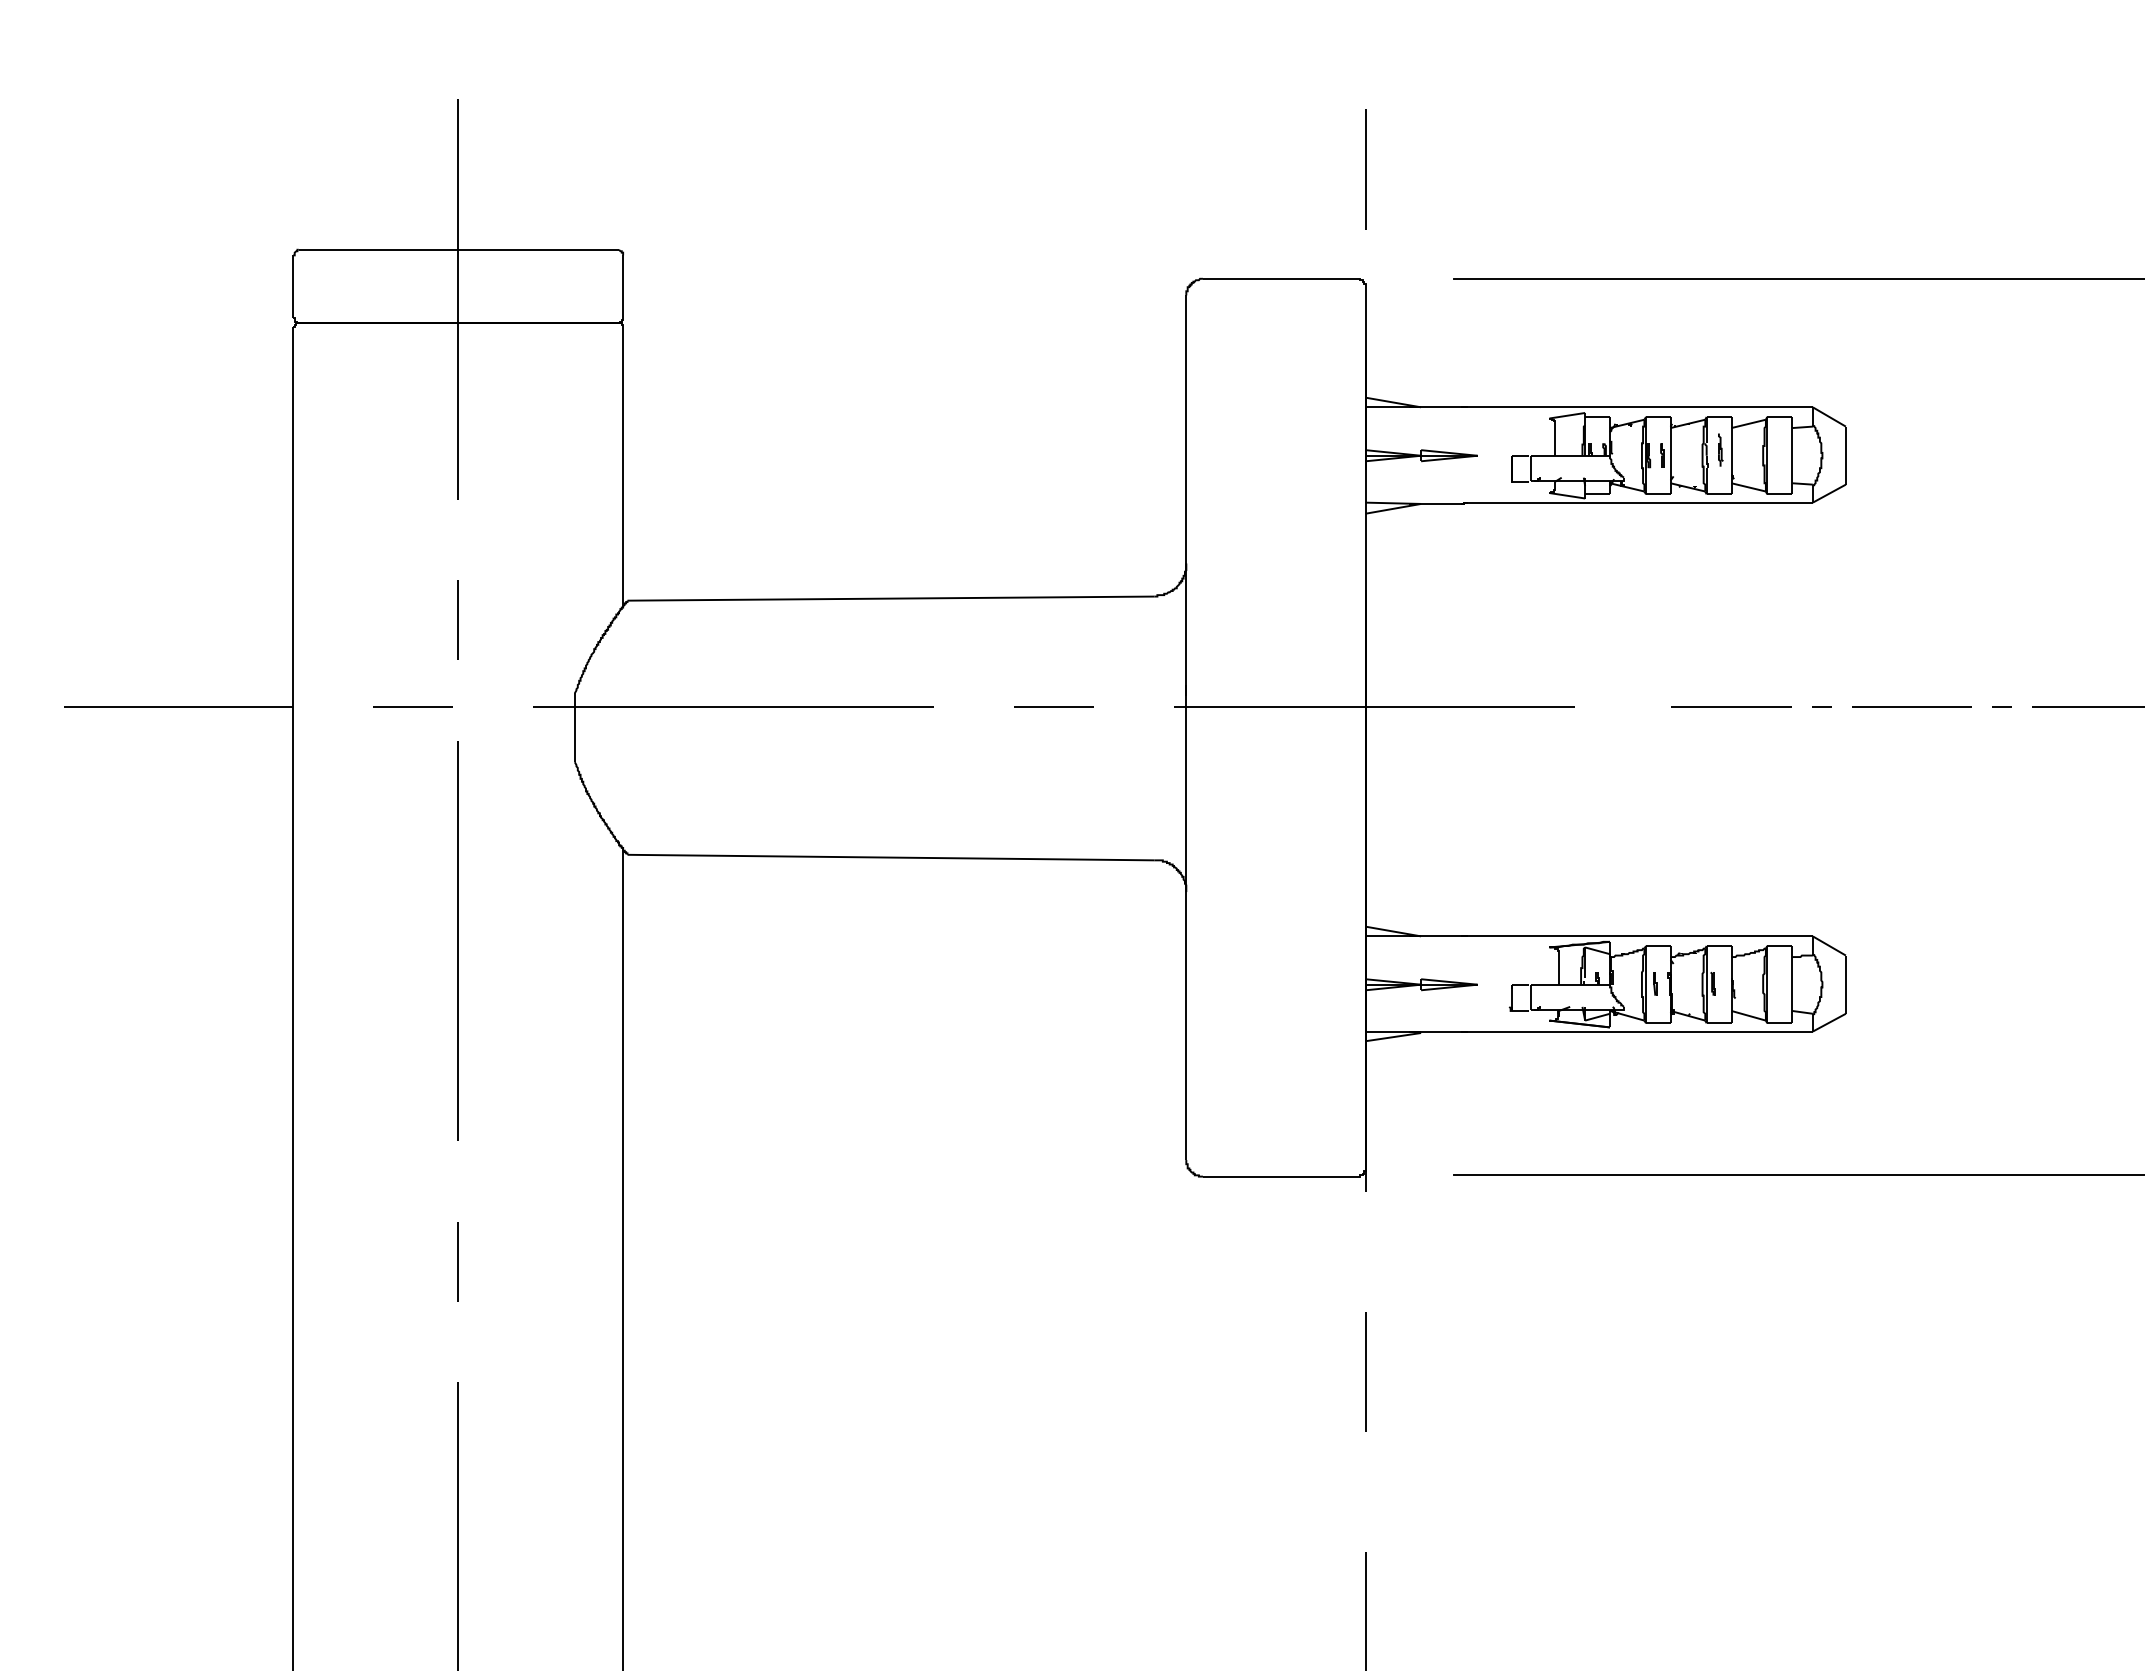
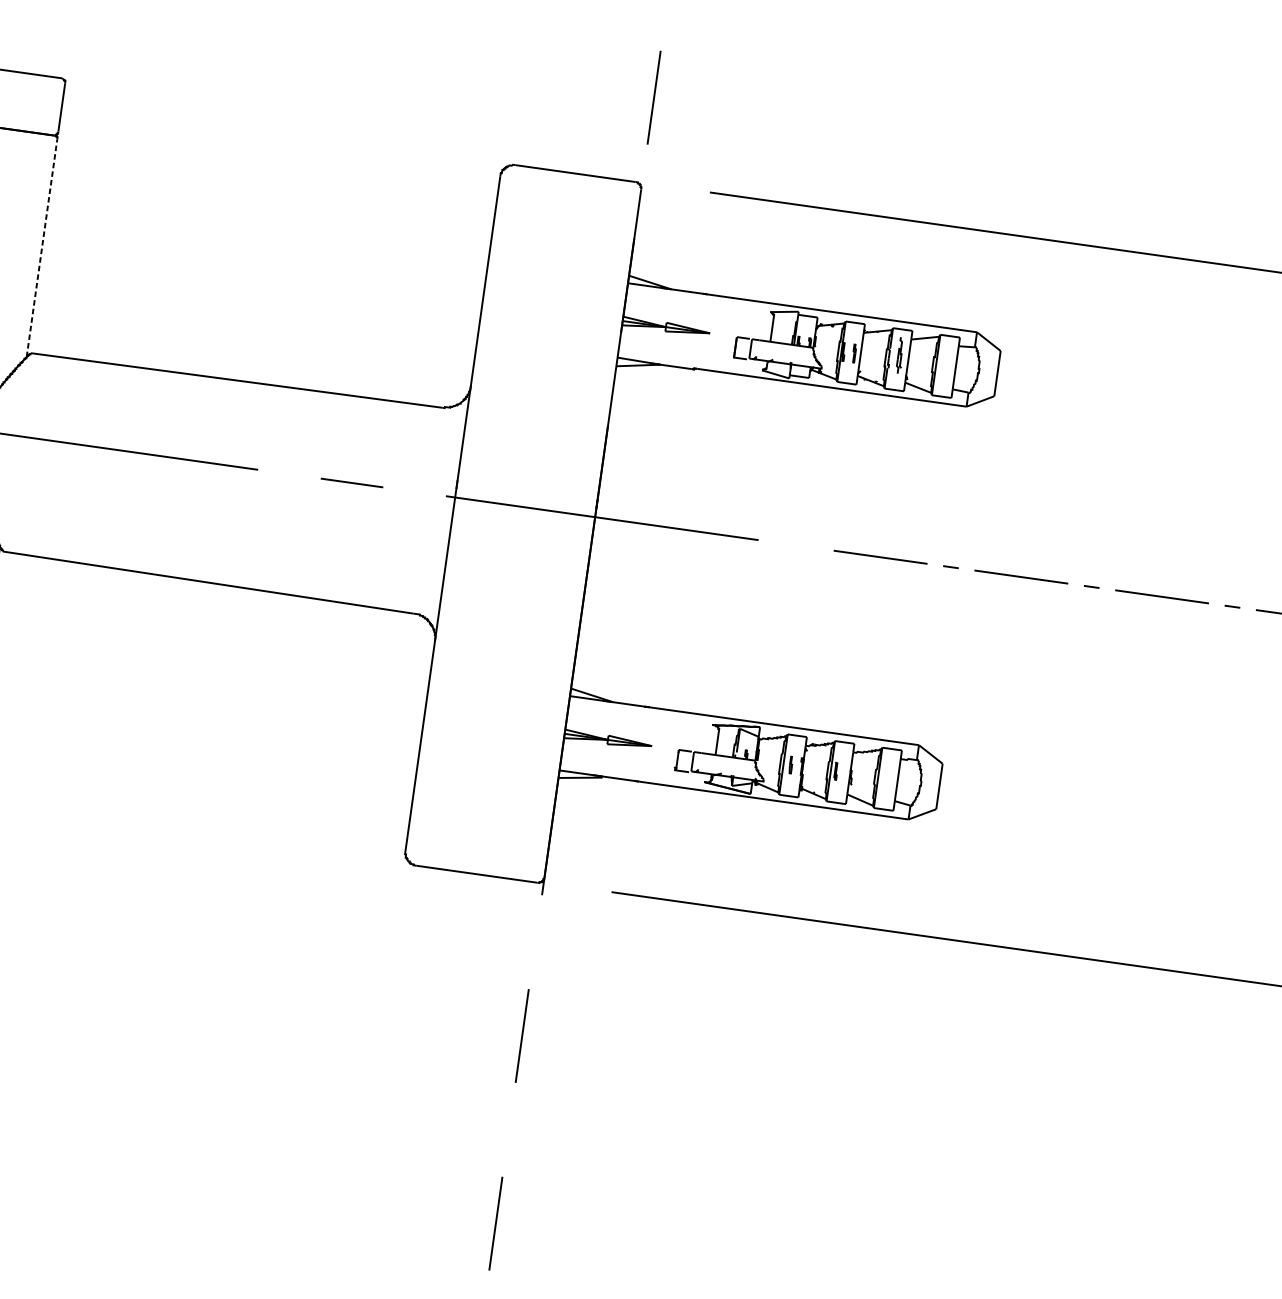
part: (1720, 449) -> (900, 355), size x1.4
line: (623, 466) -> (42, 248), solid -> dashed

